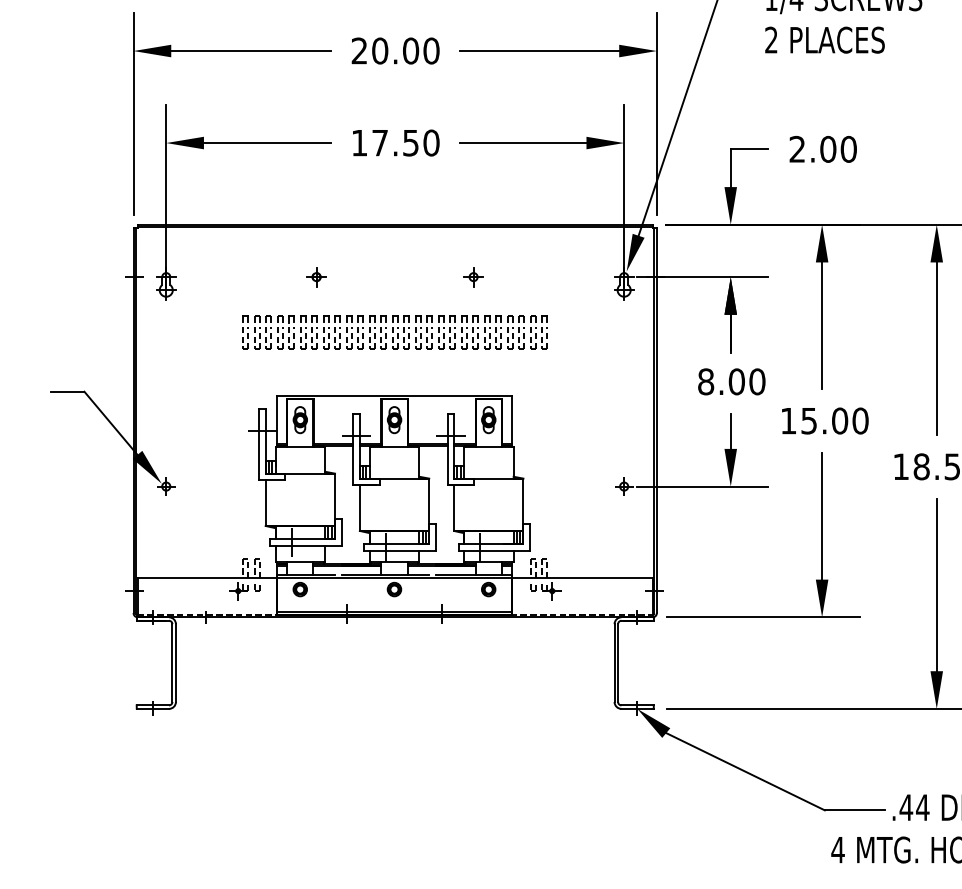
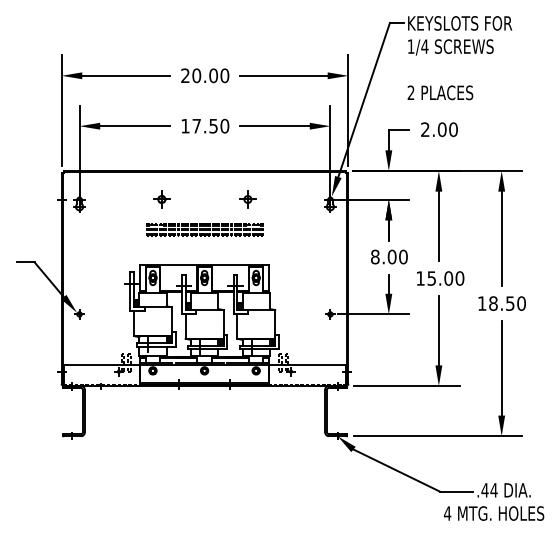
text: (825, 39) -> (440, 92), moved
part: (315, 276) -> (161, 199), size x1.6
part: (472, 276) -> (247, 199), size x1.6
part: (394, 331) -> (204, 229), size x0.7

